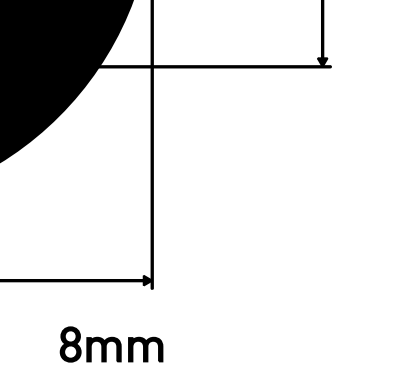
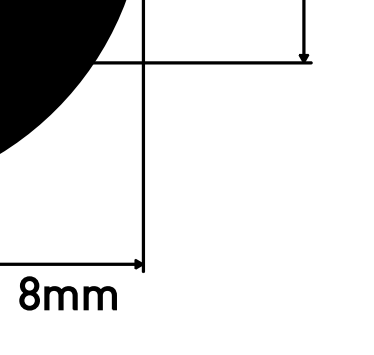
part: (110, 344) -> (67, 293), moved

